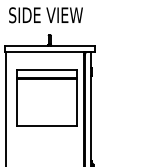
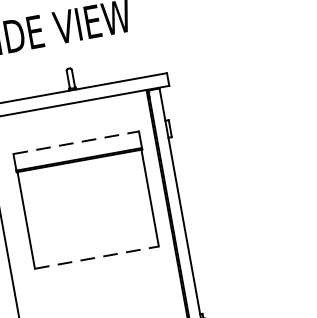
line: (47, 70) -> (77, 142), solid -> dashed
line: (46, 125) -> (95, 256), solid -> dashed

